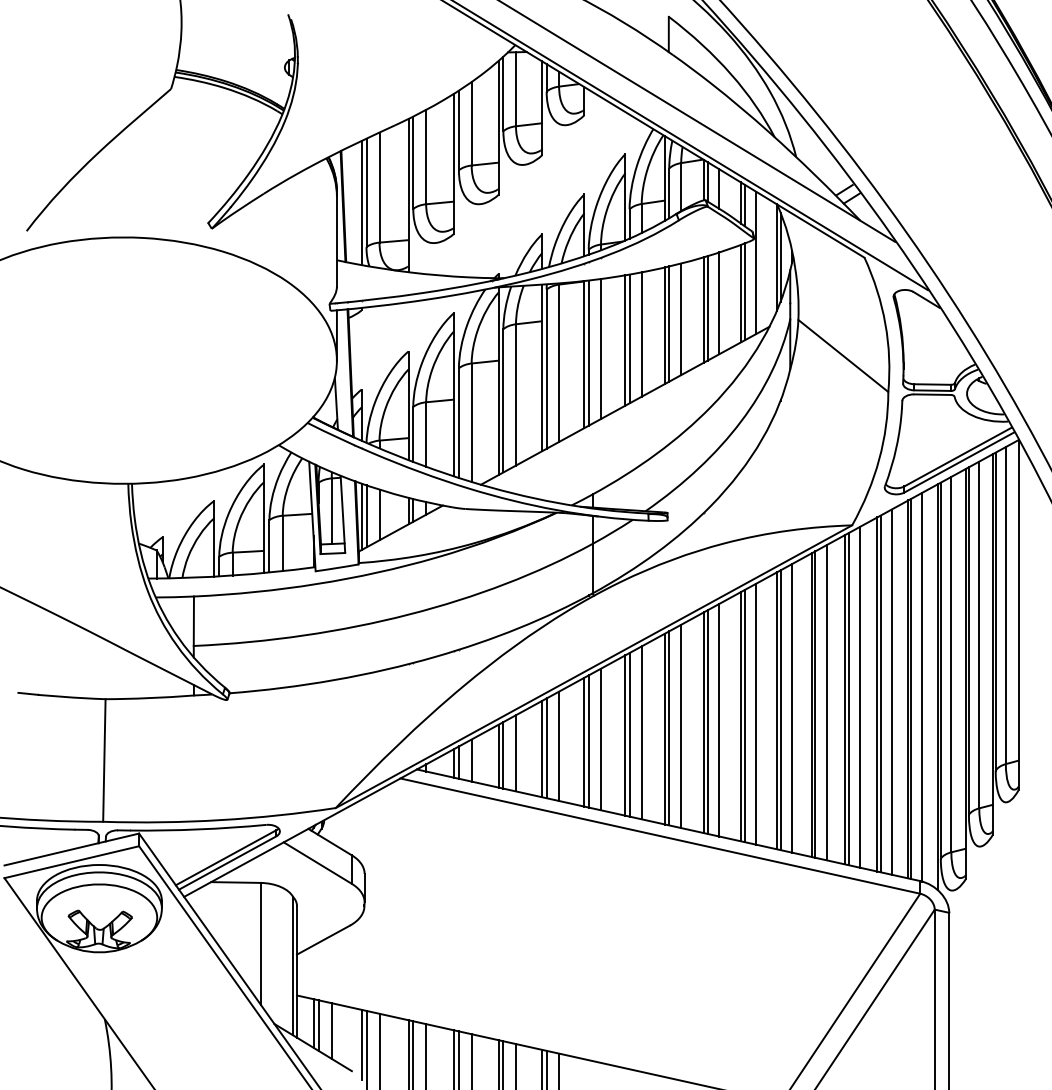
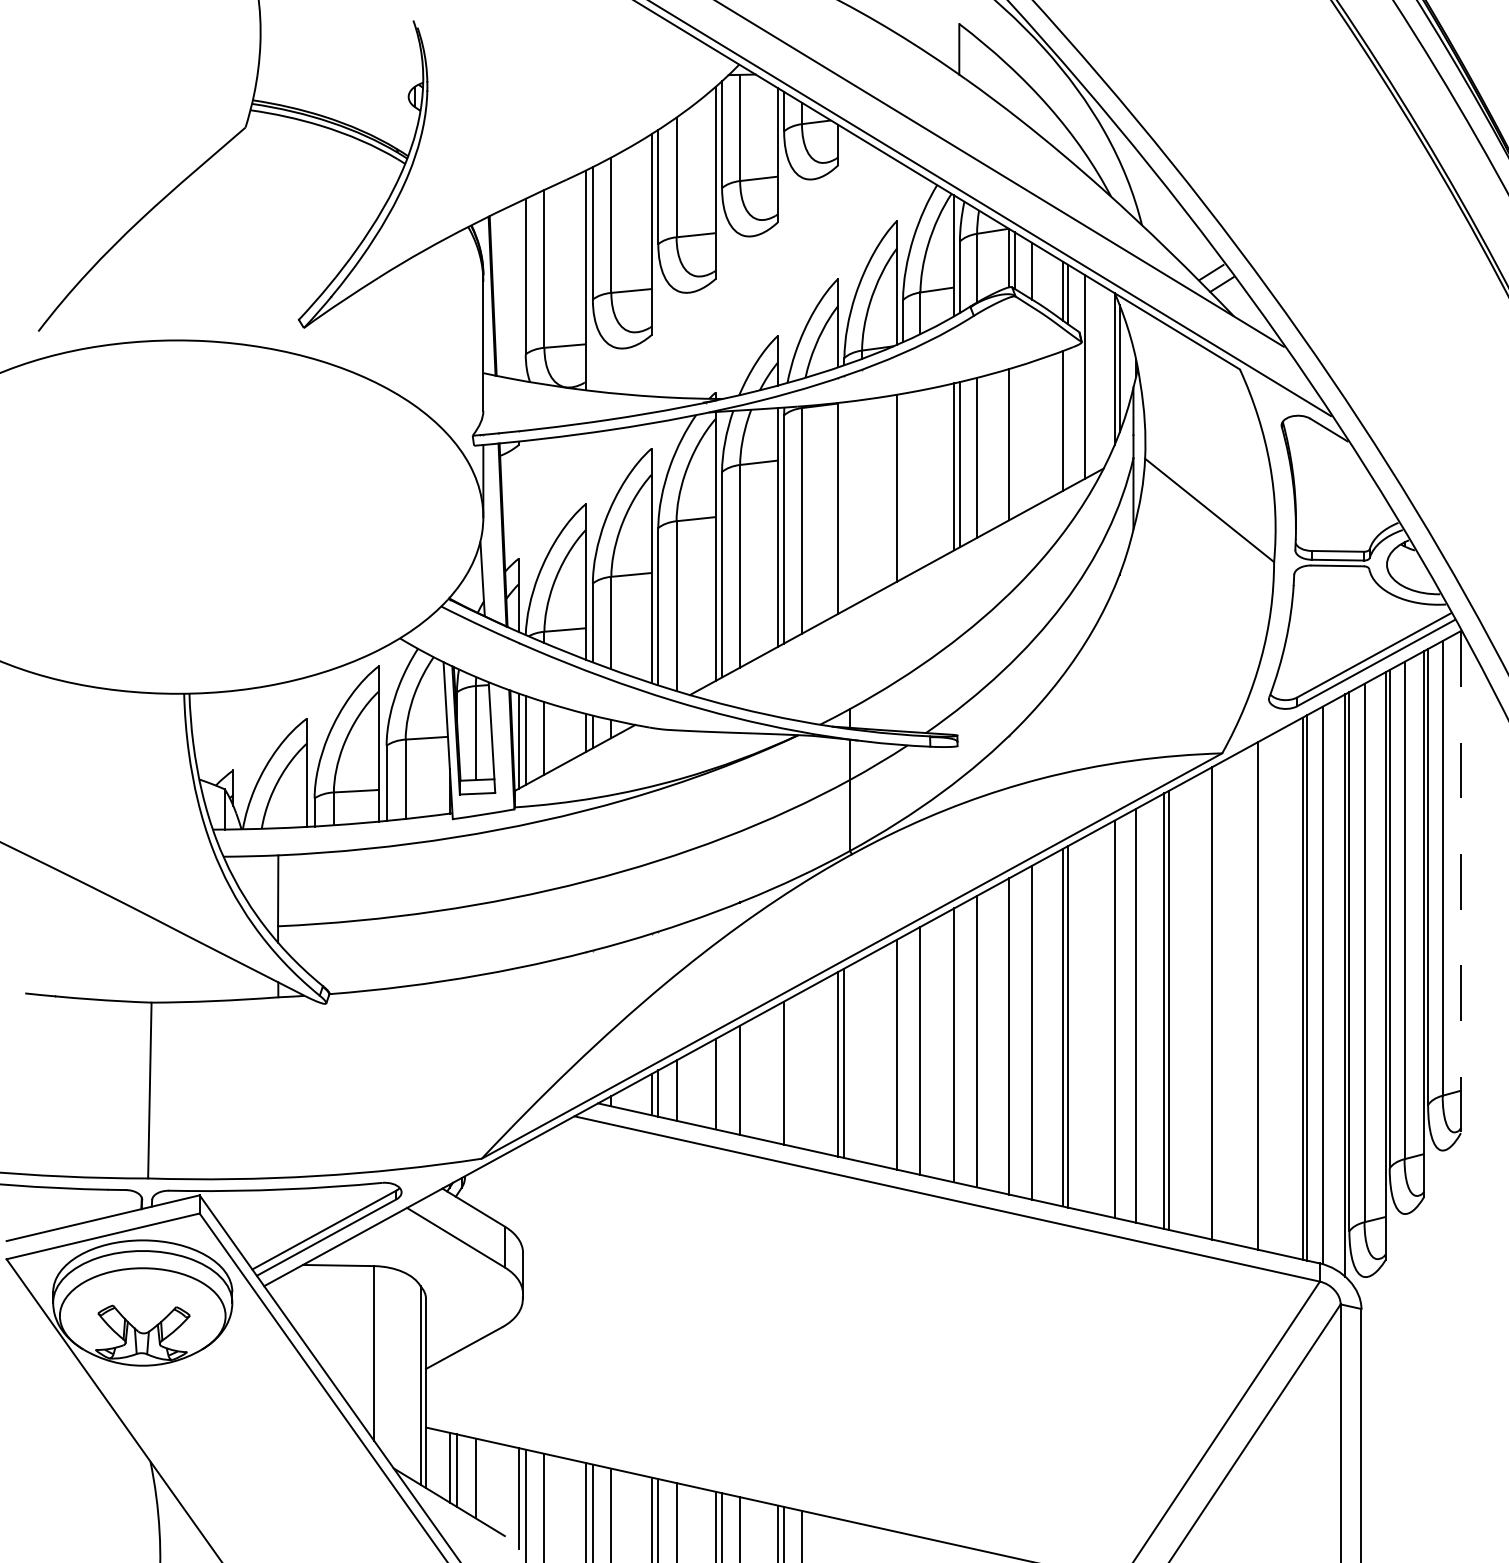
line: (361, 203) -> (518, 291), removed
line: (744, 291) -> (1067, 417), removed
line: (719, 303) -> (1031, 435), removed
line: (707, 308) -> (1014, 442), removed
line: (641, 334) -> (920, 479), removed
line: (629, 338) -> (902, 485), removed
line: (601, 349) -> (862, 501), removed
line: (588, 352) -> (844, 505), removed
line: (1018, 615) -> (1460, 882), solid -> dashed
line: (891, 691) -> (1278, 991), removed
line: (880, 693) -> (1262, 994), removed
line: (859, 697) -> (1232, 1000), removed
line: (848, 699) -> (1216, 1003), removed
line: (826, 702) -> (1185, 1007), removed
line: (780, 710) -> (1119, 1018), removed
line: (756, 713) -> (1085, 1023), removed
line: (707, 721) -> (1014, 1034), removed
line: (669, 728) -> (960, 1044), removed
line: (629, 734) -> (902, 1053), removed
line: (601, 739) -> (862, 1060), removed
line: (559, 746) -> (802, 1070), removed
line: (542, 748) -> (778, 1073), removed
line: (503, 755) -> (722, 1083), removed

